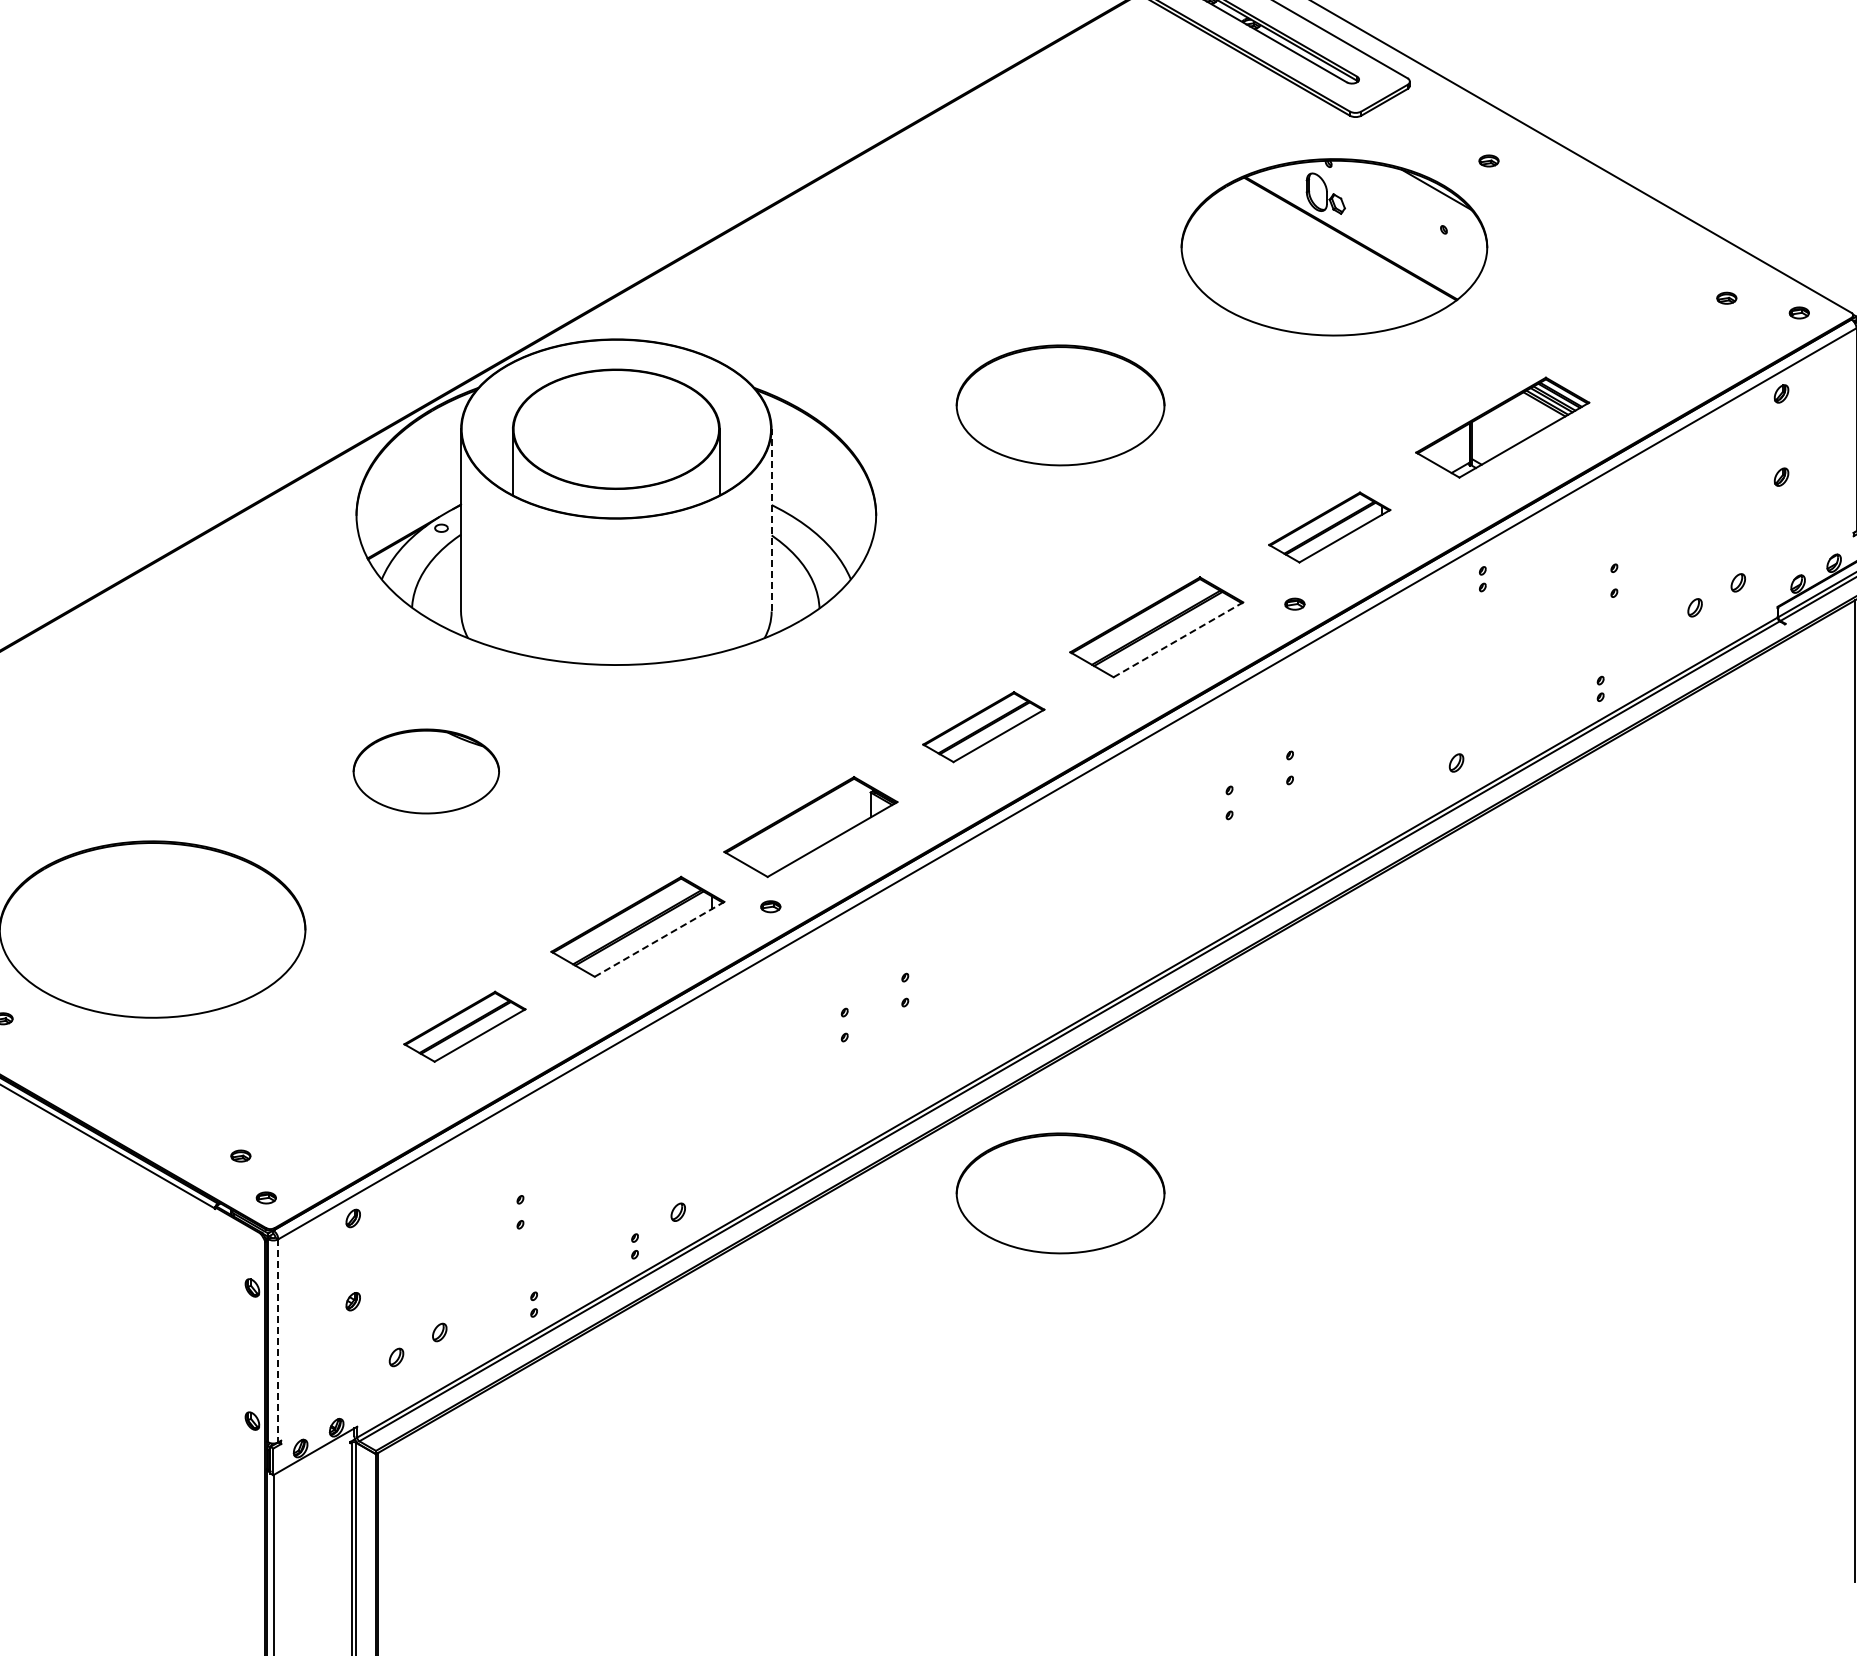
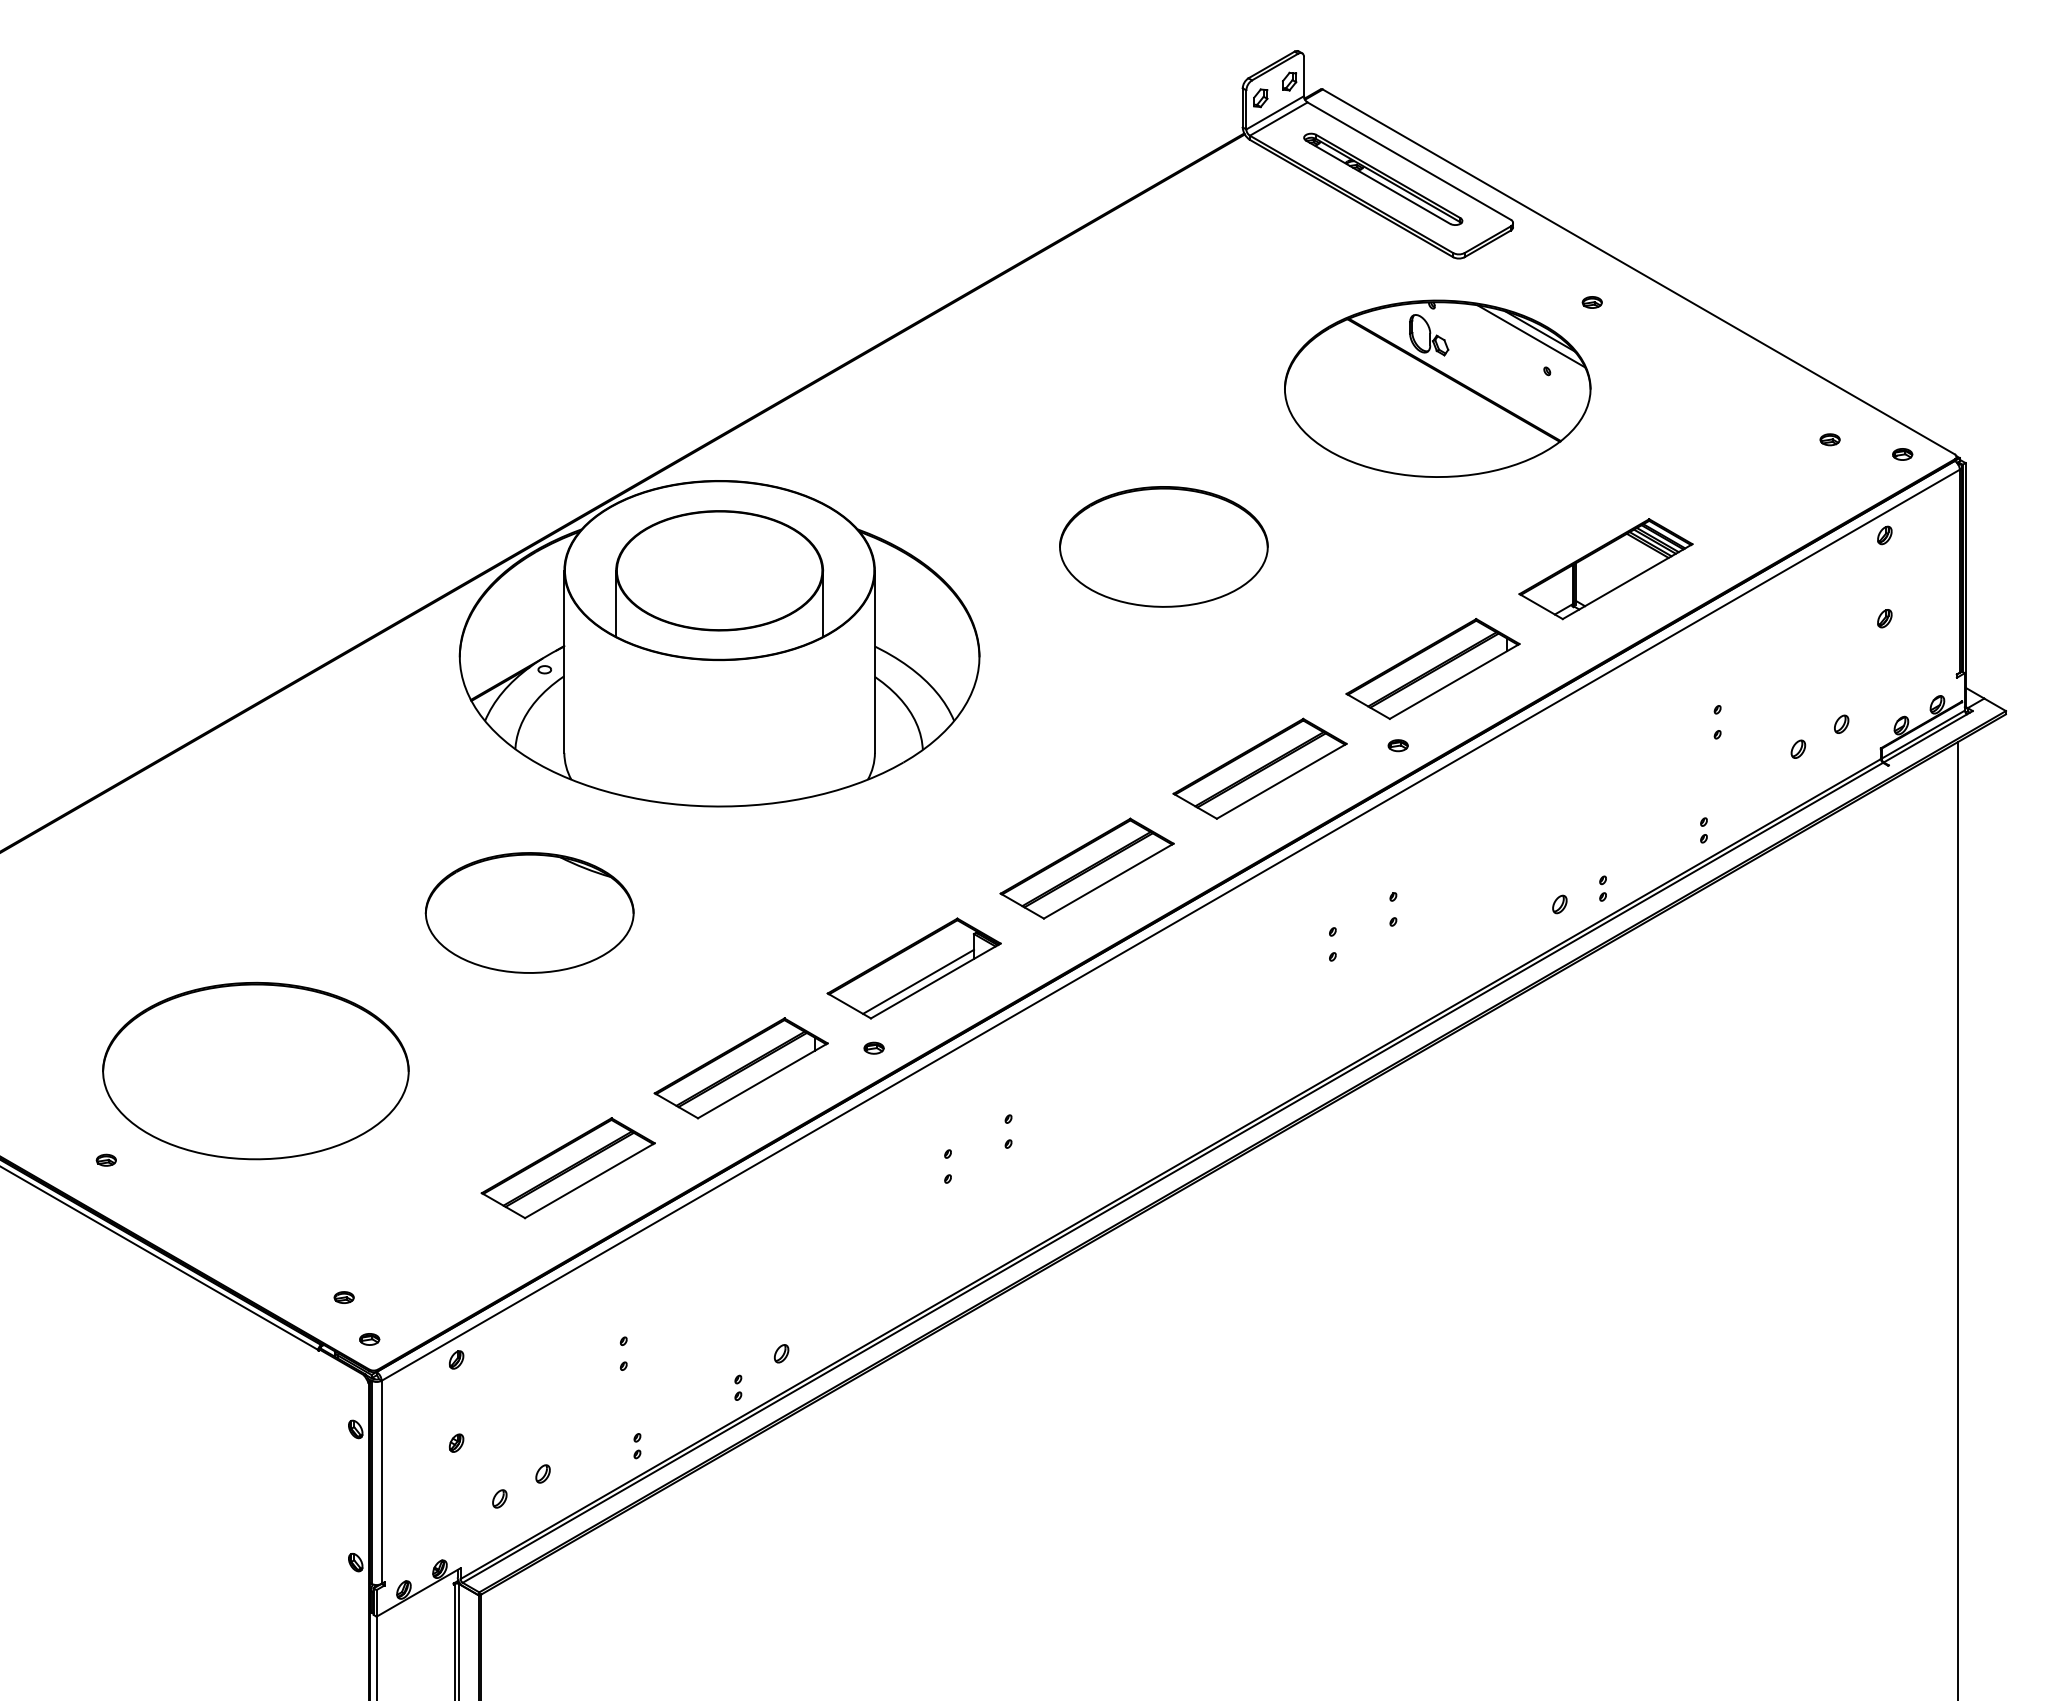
line: (1428, 195) -> (1531, 336), added
line: (771, 520) -> (874, 661), dashed -> solid
part: (1329, 527) -> (1432, 668), size x1.43
part: (1482, 579) -> (1602, 888), moved
line: (1178, 640) -> (1281, 781), dashed -> solid
part: (983, 727) -> (1086, 868), size x1.43
part: (426, 771) -> (529, 912), size x1.43
line: (815, 840) -> (918, 981), added
line: (659, 939) -> (762, 1080), dashed -> solid
part: (464, 1027) -> (567, 1168), size x1.43
part: (1060, 1193) -> (1163, 1334), removed
line: (278, 1341) -> (381, 1482), dashed -> solid

